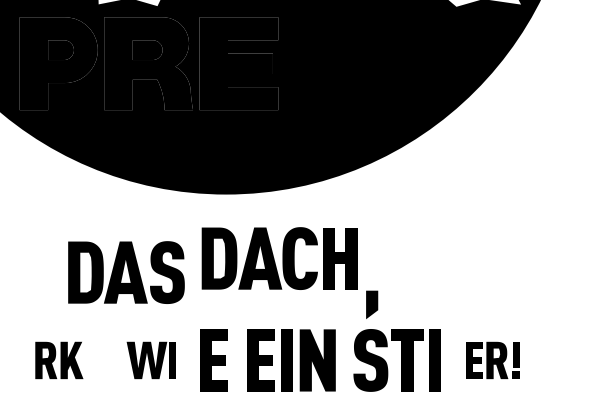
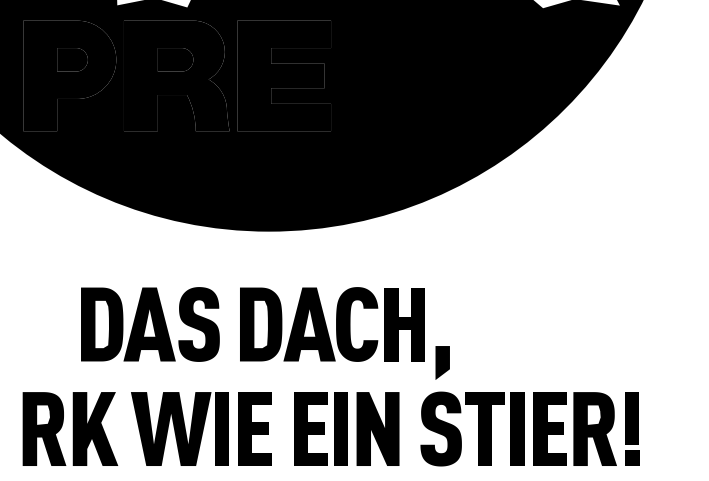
part: (279, 258) -> (332, 324), moved
part: (59, 360) -> (70, 429), size x1.67
part: (151, 360) -> (180, 429), size x1.67
part: (492, 360) -> (585, 429), size x1.67

